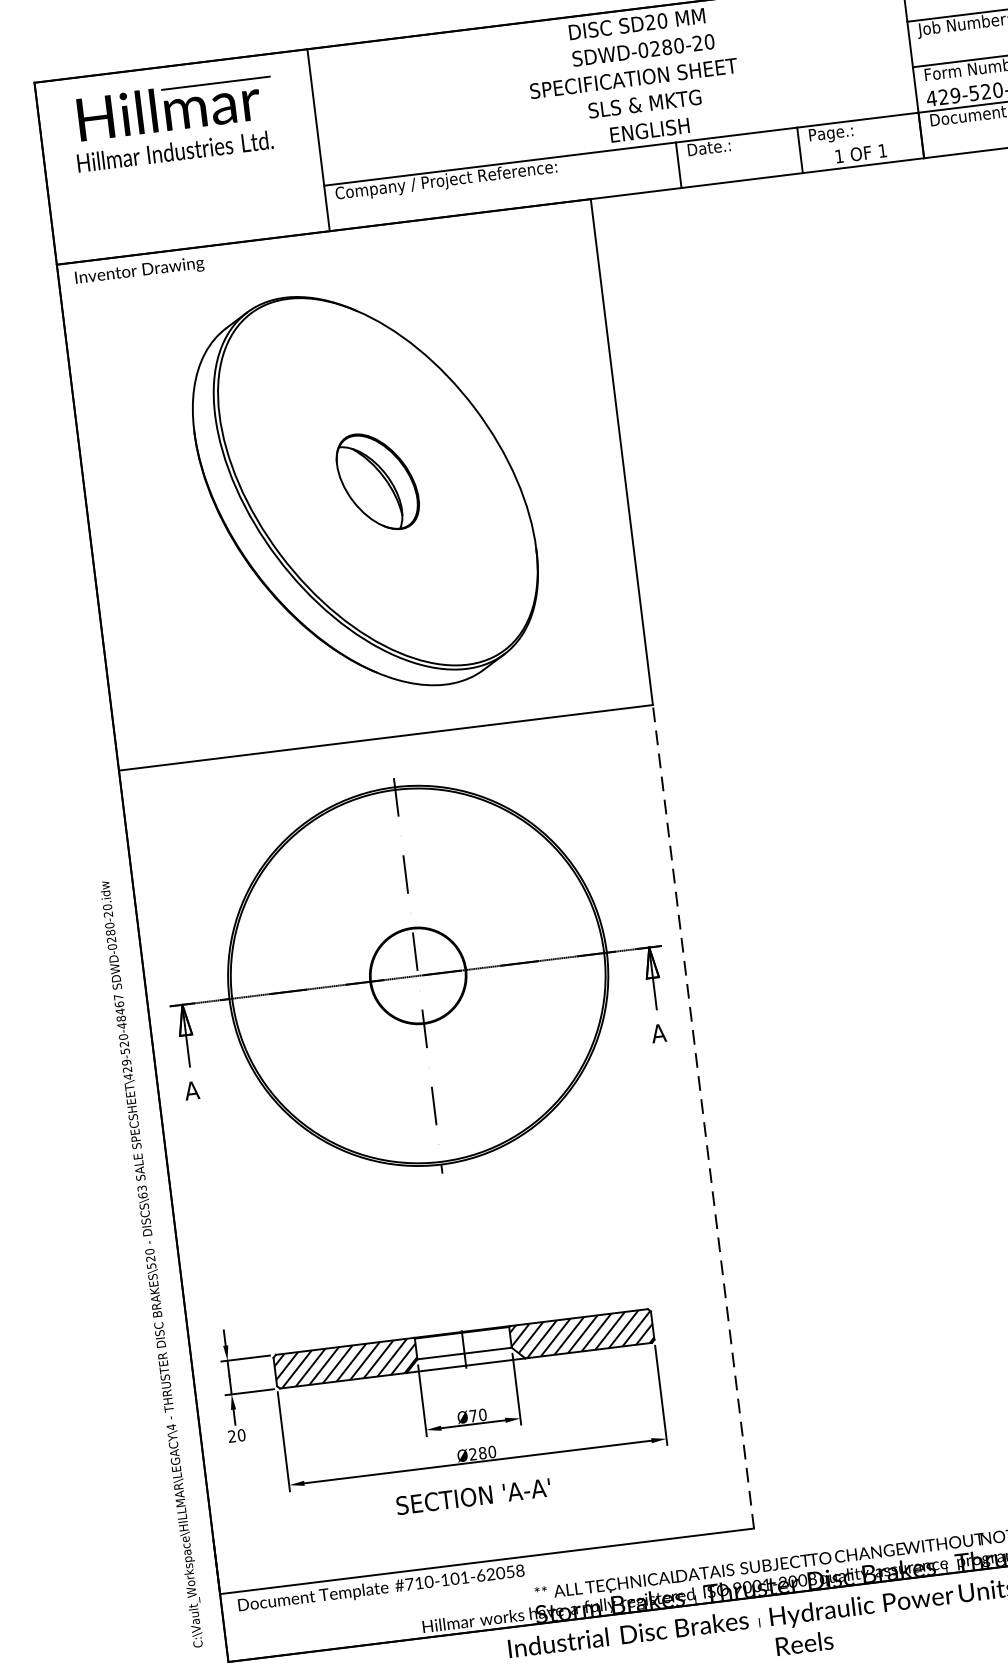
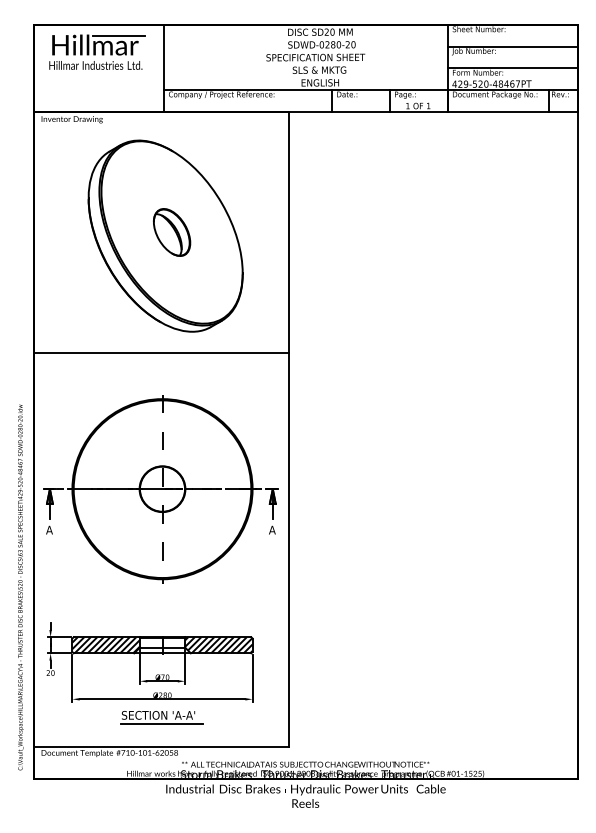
part: (414, 977) -> (160, 489), moved
line: (703, 1115) -> (288, 549), dashed -> solid
line: (482, 1515) -> (161, 724), added

